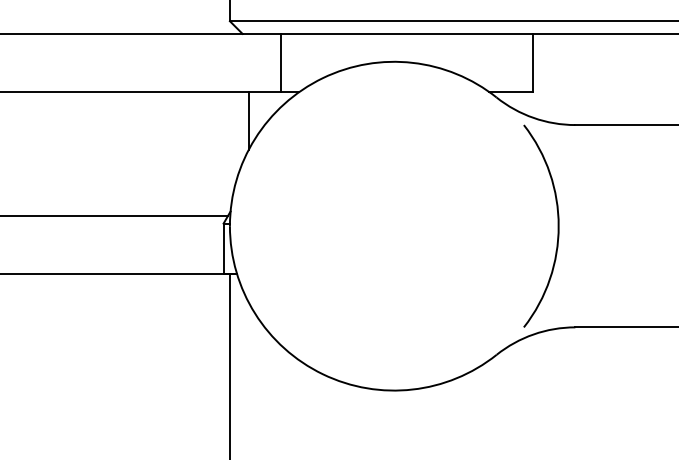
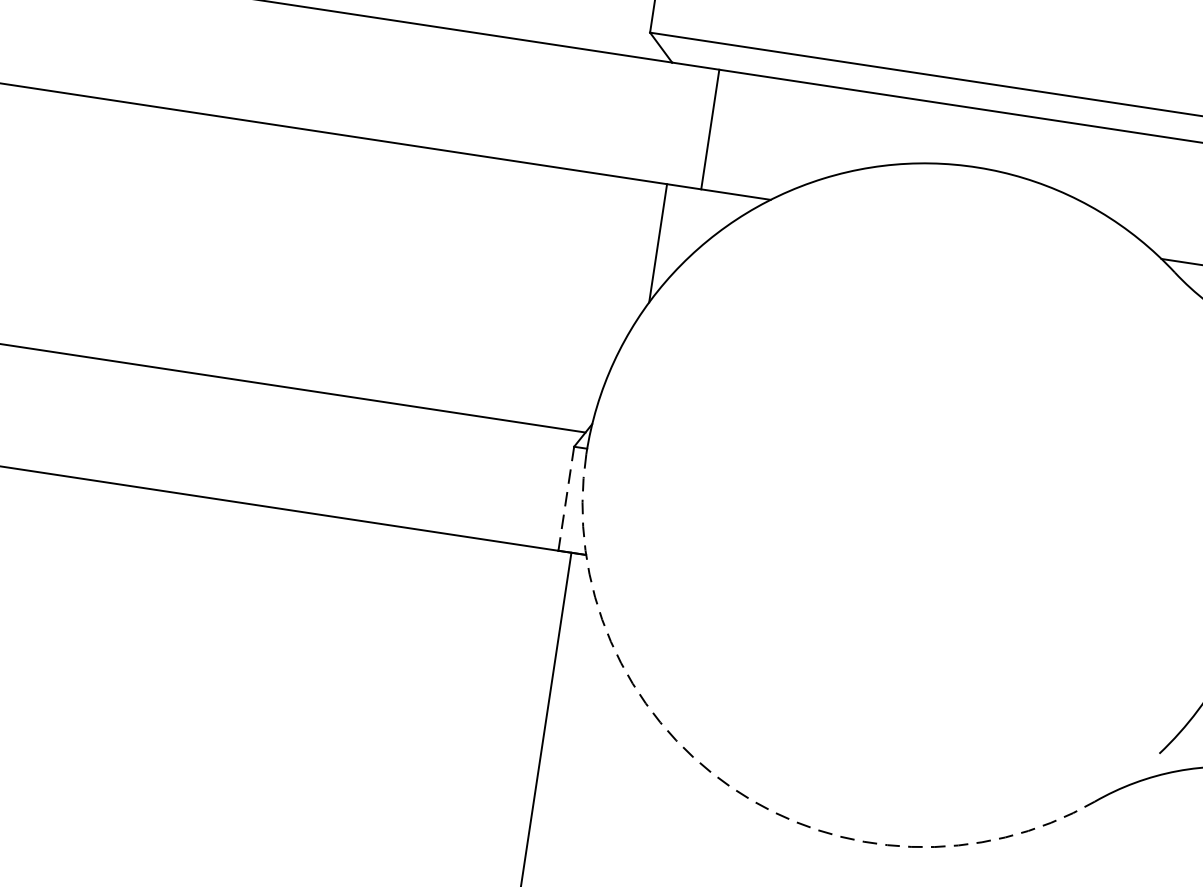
line: (280, 62) -> (710, 128), moved
line: (223, 249) -> (565, 500), solid -> dashed
arc: (322, 374) -> (730, 787), solid -> dashed

